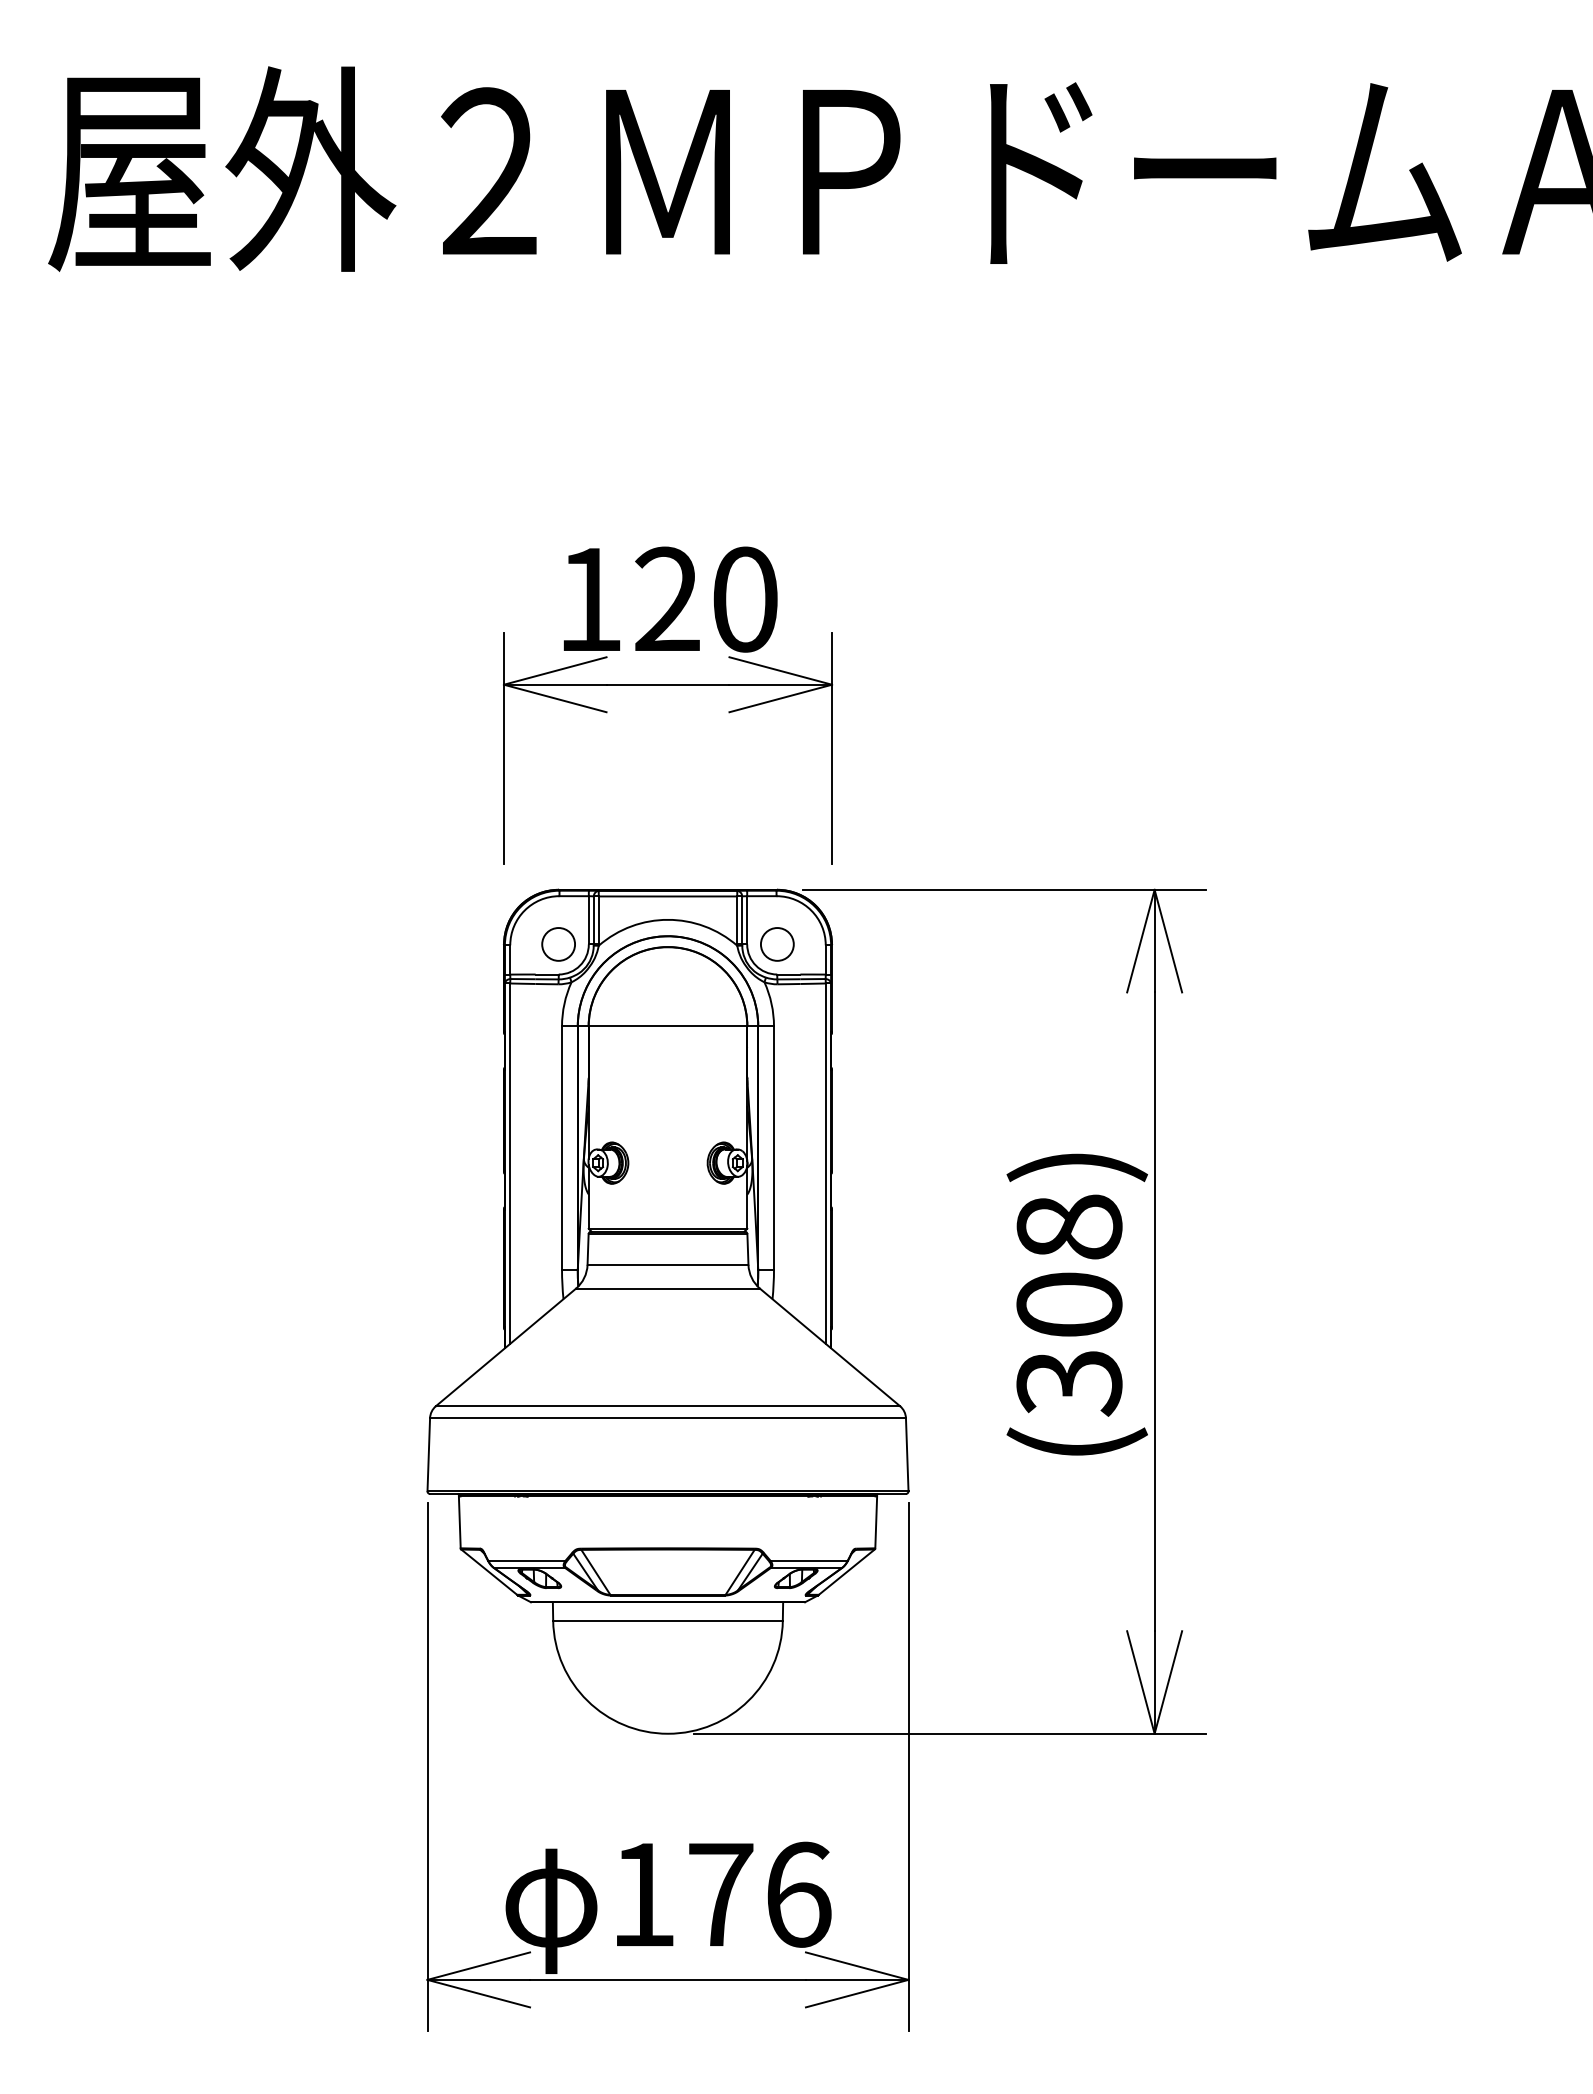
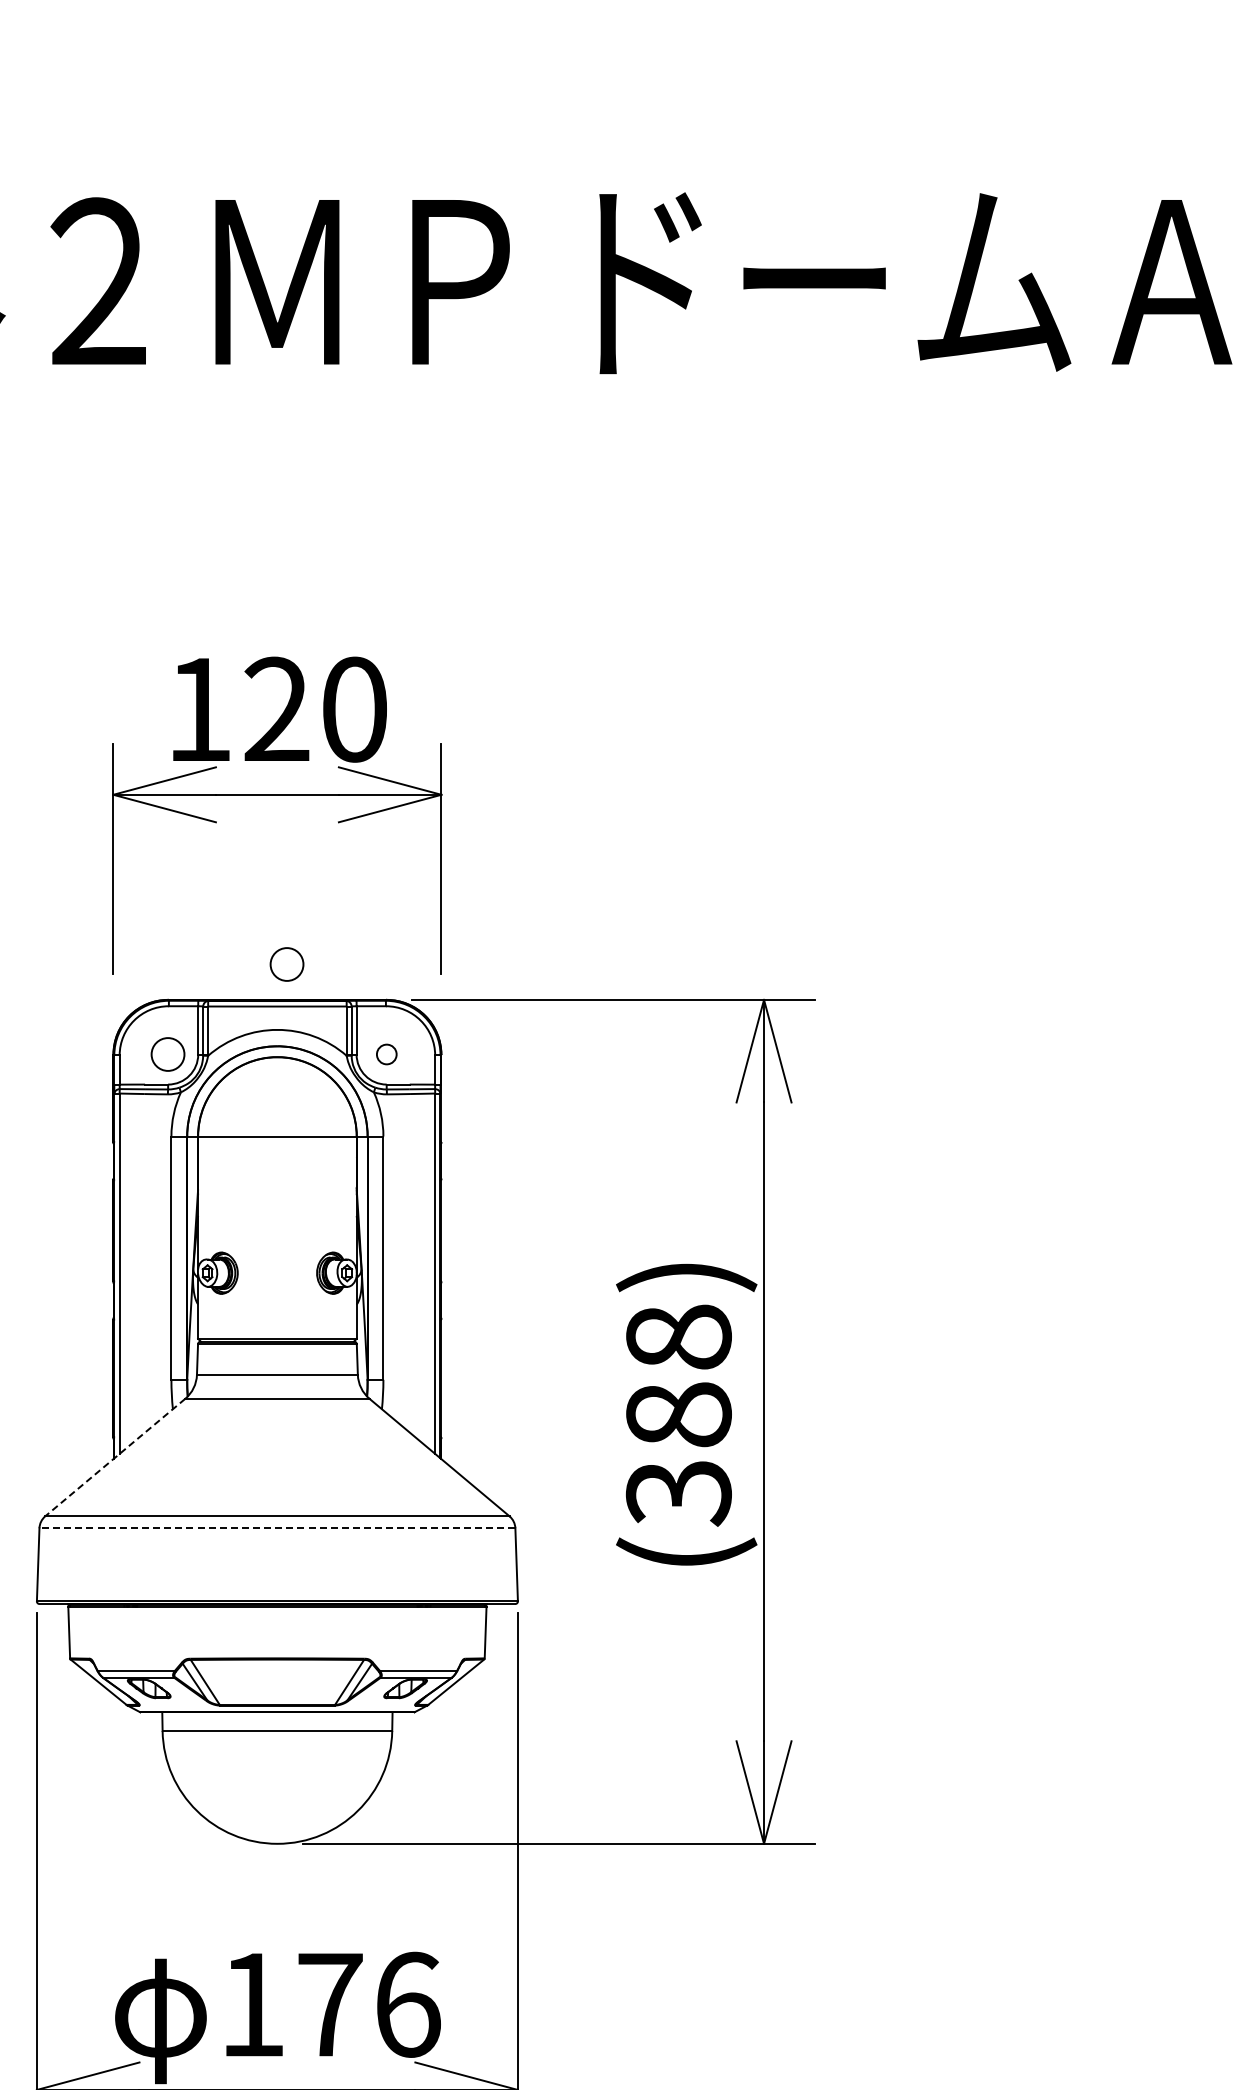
circle: (677, 854) -> (286, 964), added
circle: (776, 944) -> (385, 1054), size x0.6
text: (1069, 1304) -> (678, 1414), (308) -> (388)
line: (505, 1347) -> (114, 1457), solid -> dashed
line: (668, 1418) -> (277, 1528), solid -> dashed

